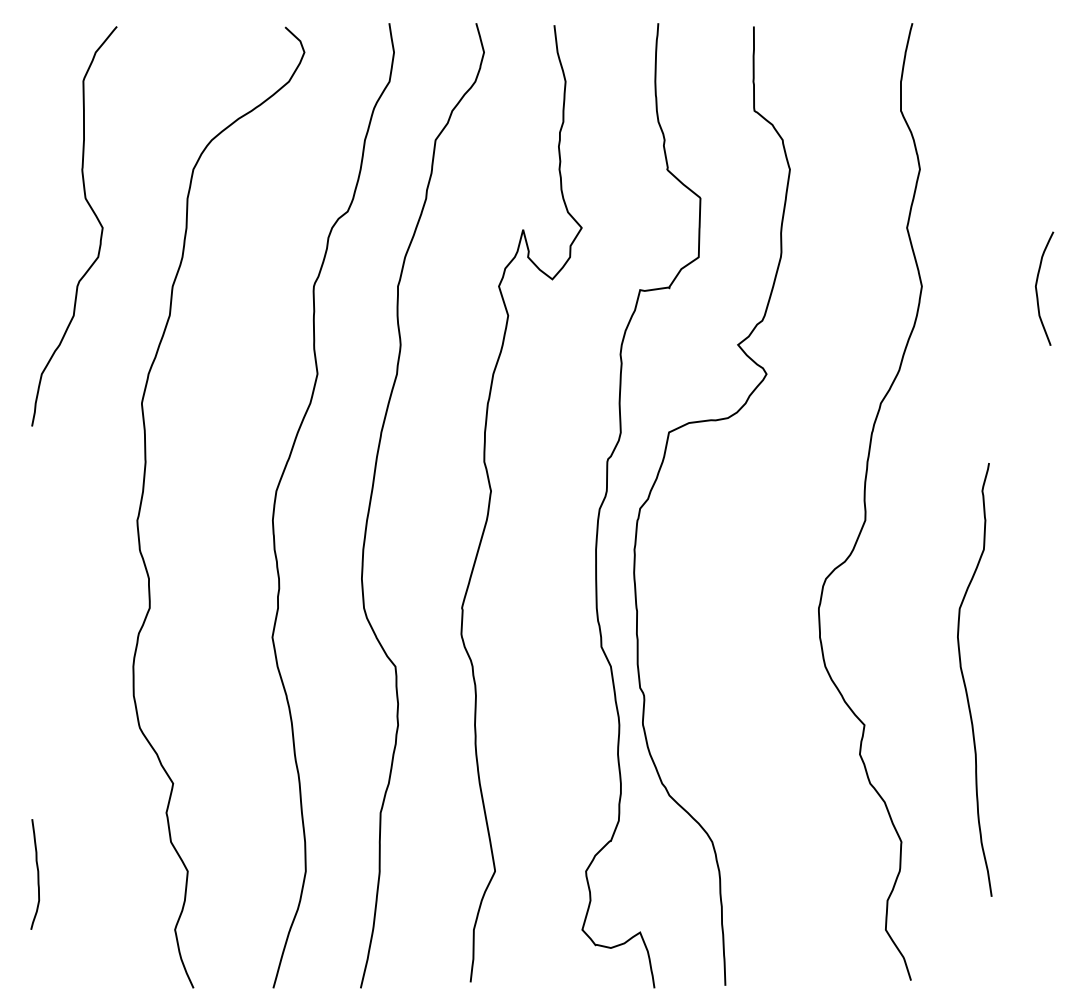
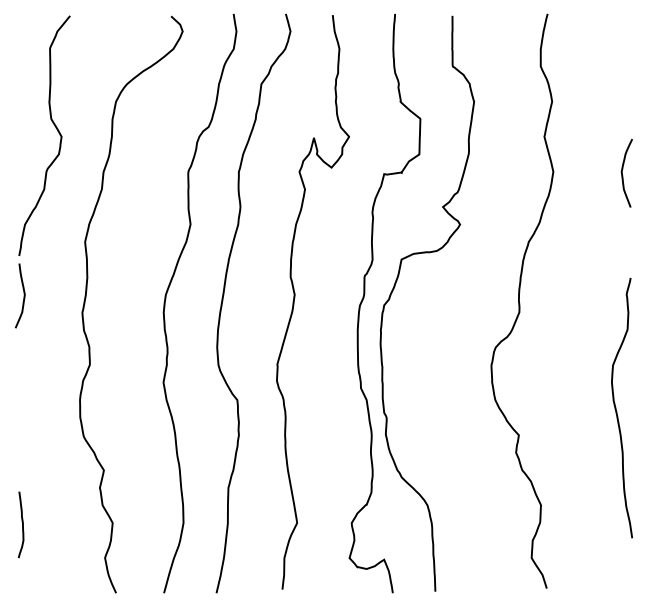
curve: (39, 492) -> (23, 295), added
curve: (965, 678) -> (616, 407), moved

